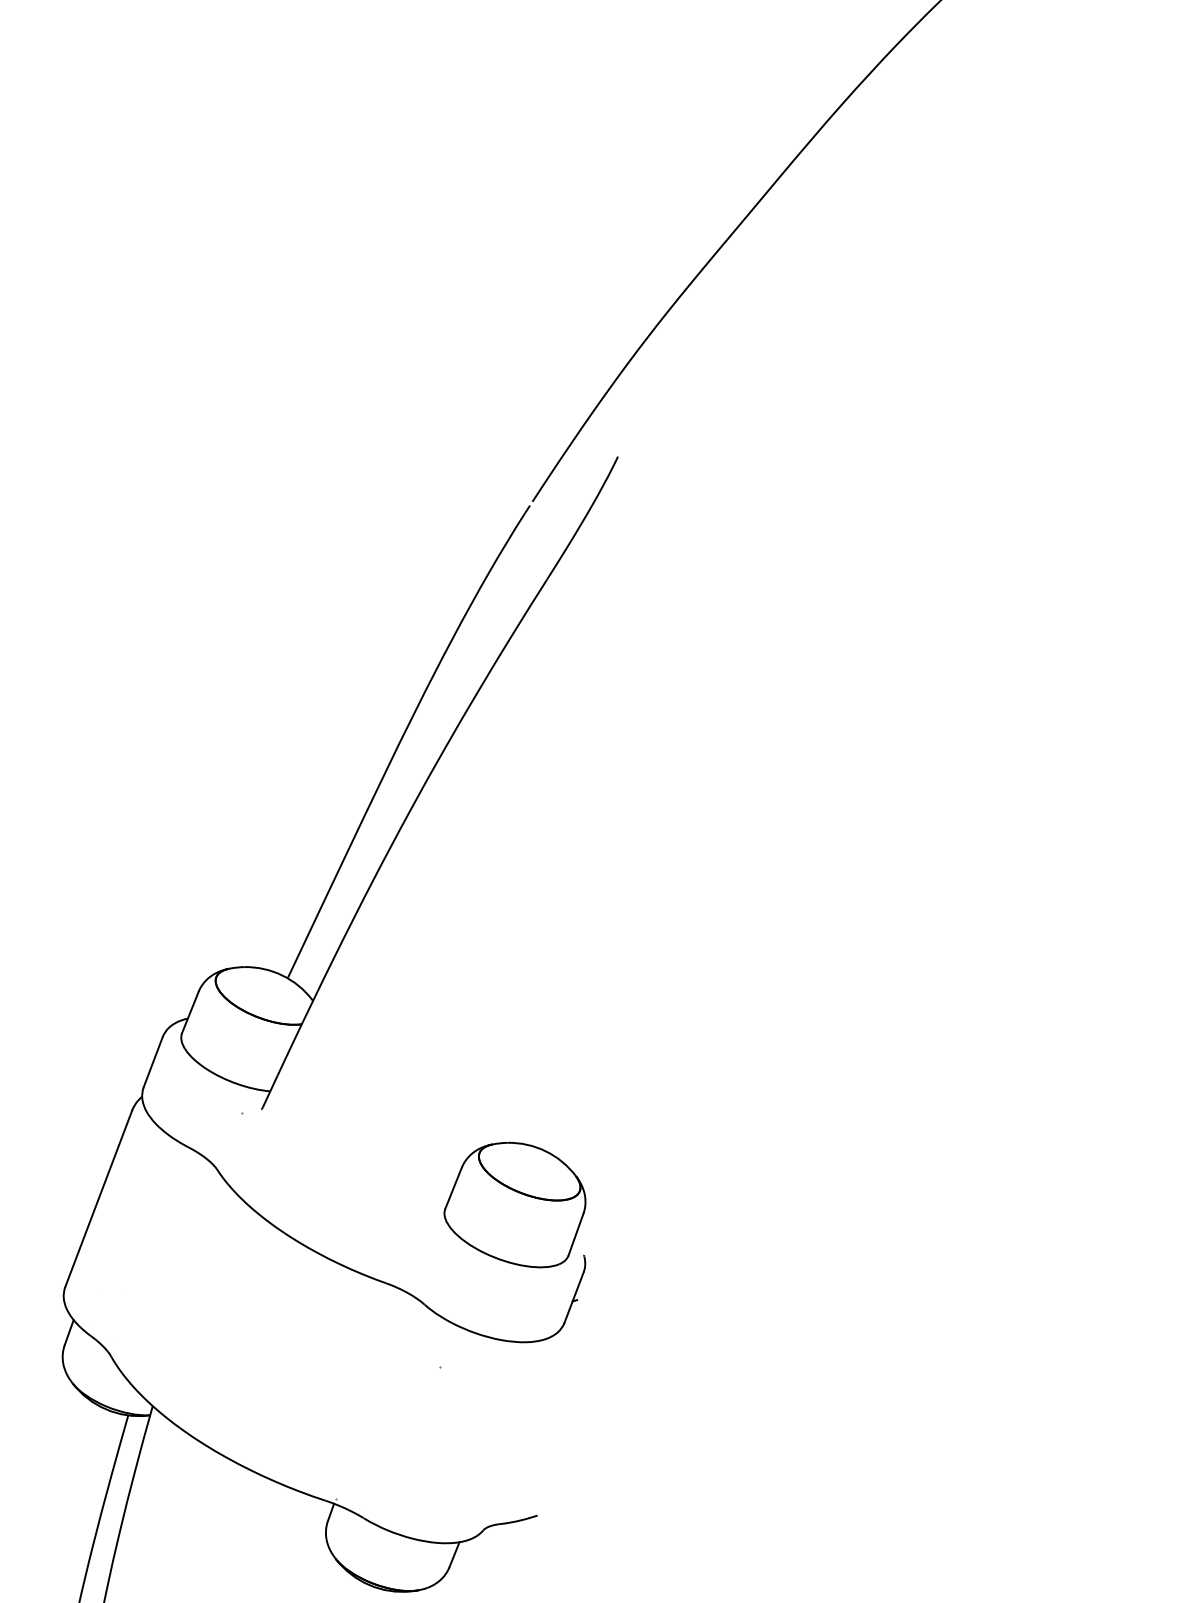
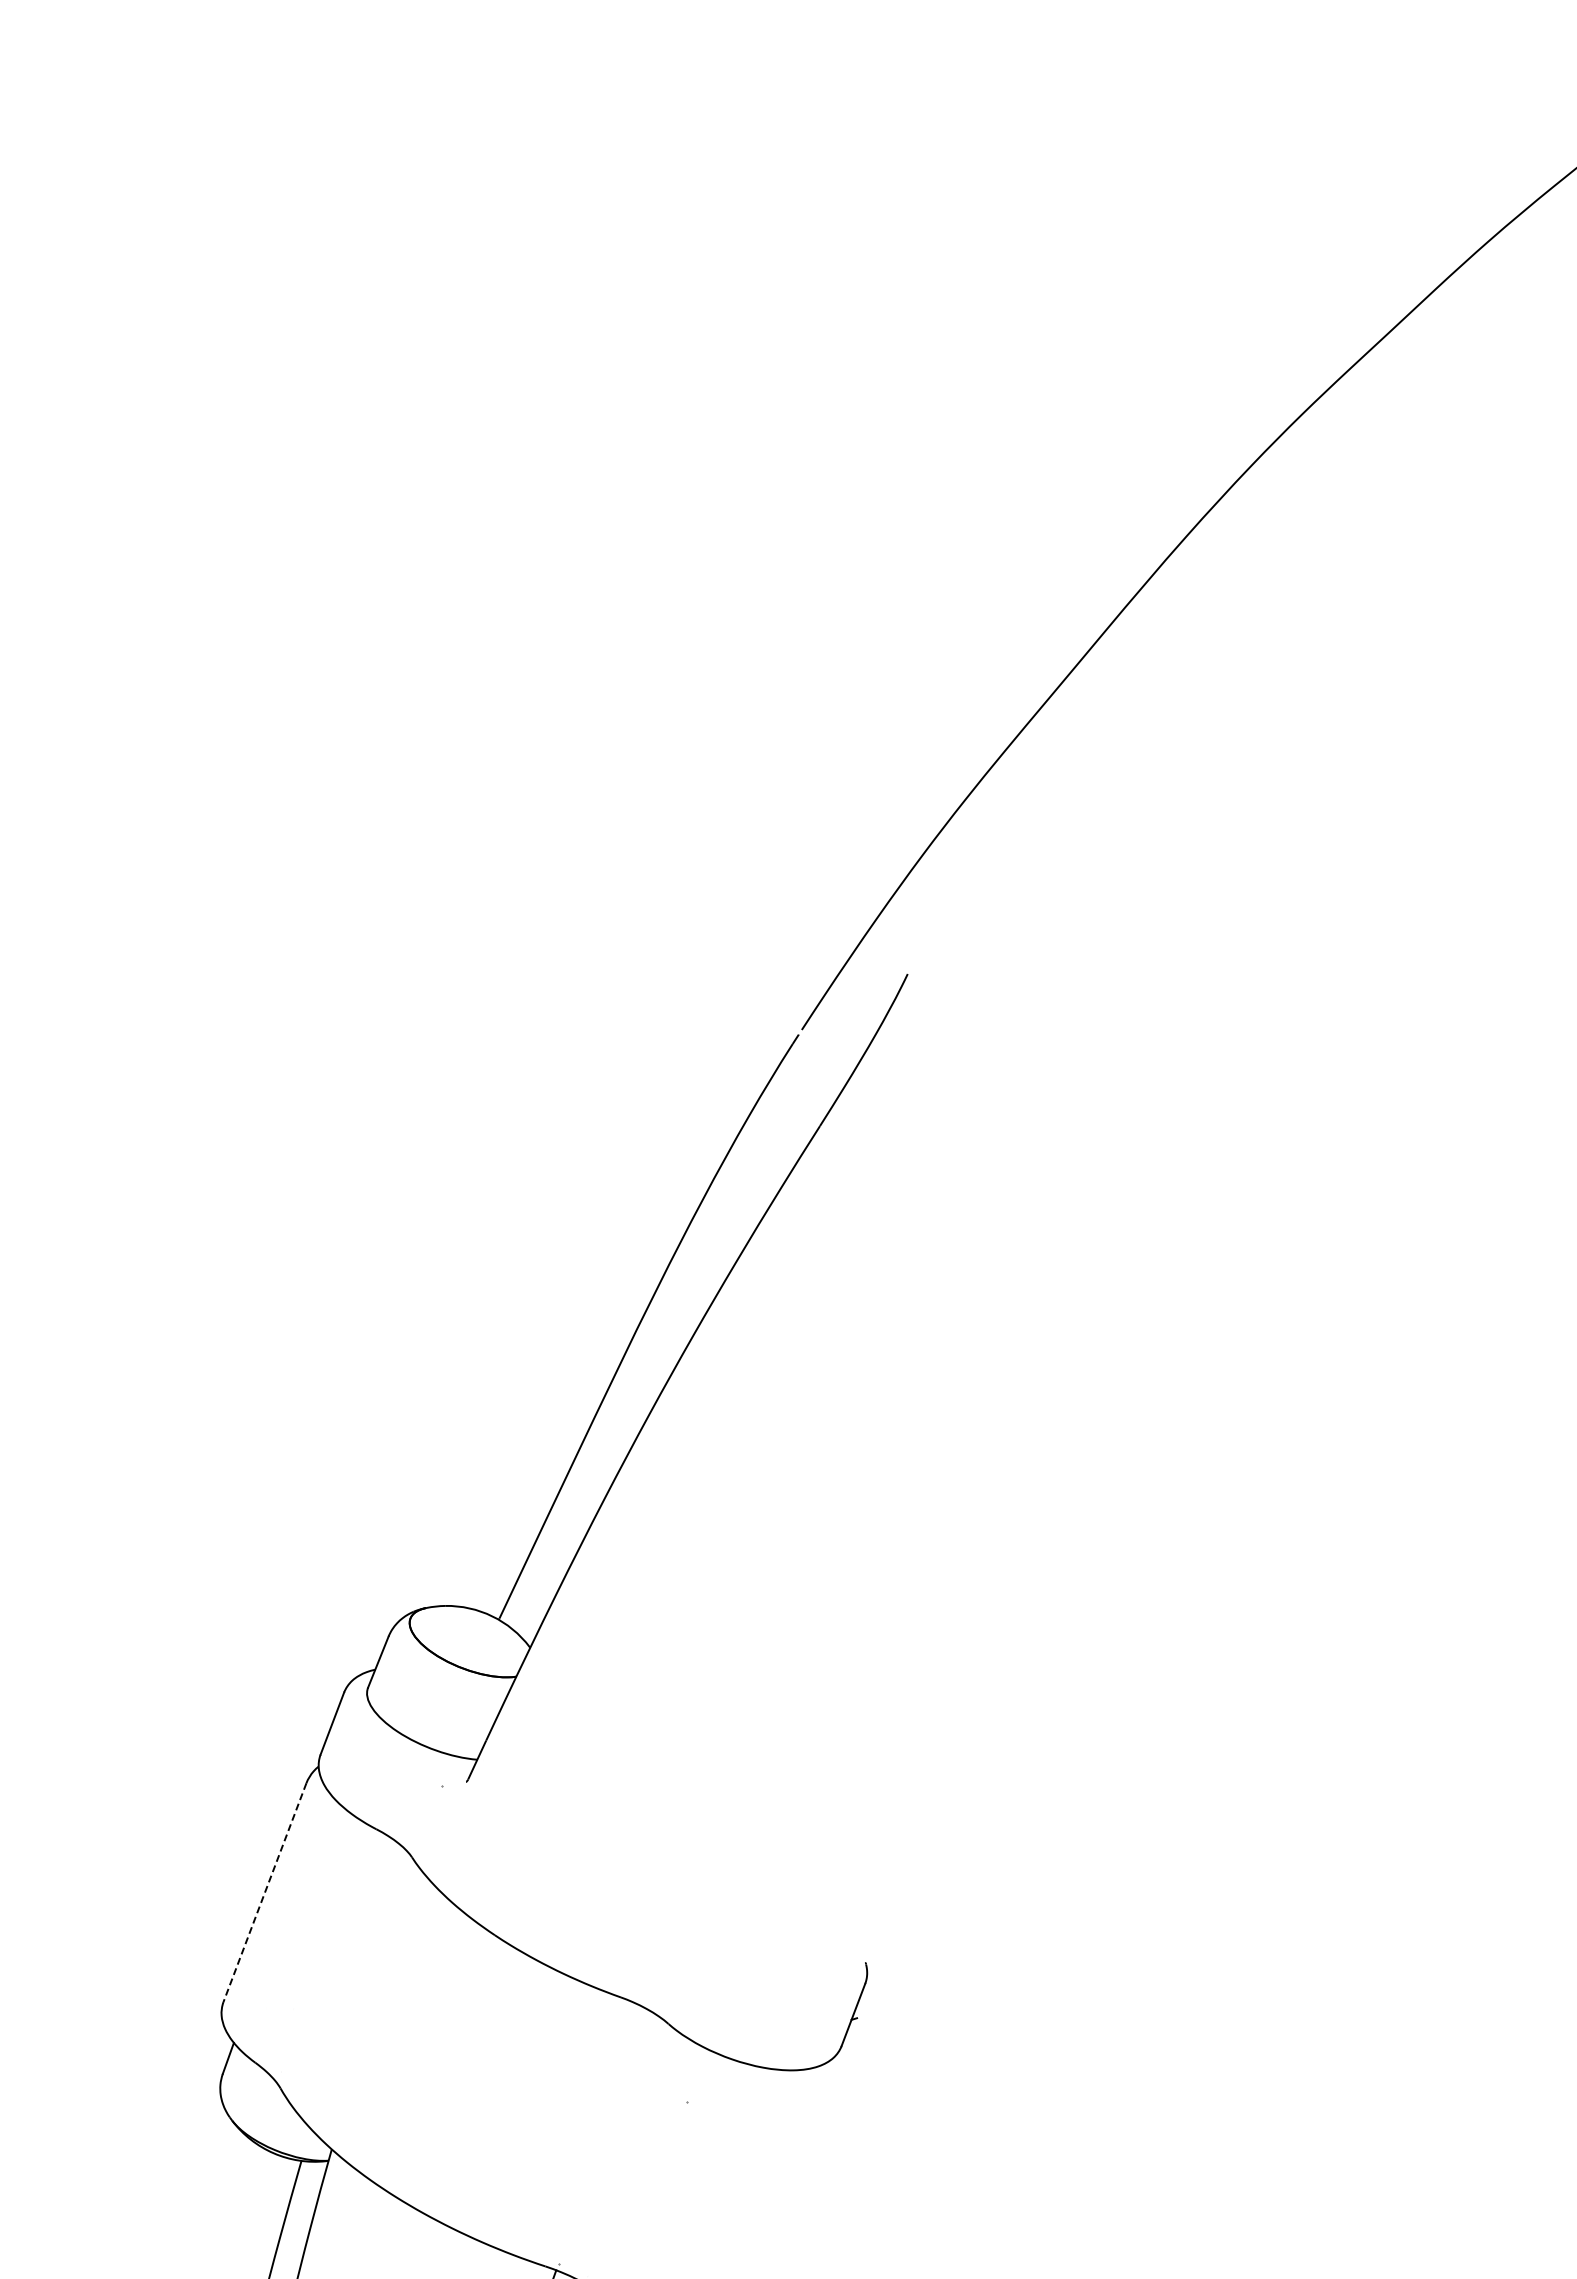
line: (98, 1199) -> (264, 1893), solid -> dashed
part: (515, 1205) -> (780, 1900), removed

